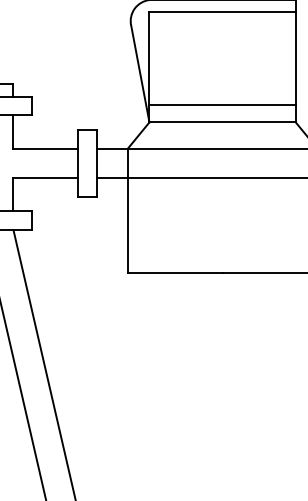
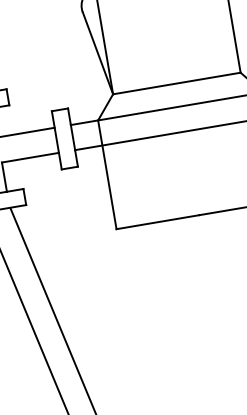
line: (222, 104) -> (174, 67), removed

